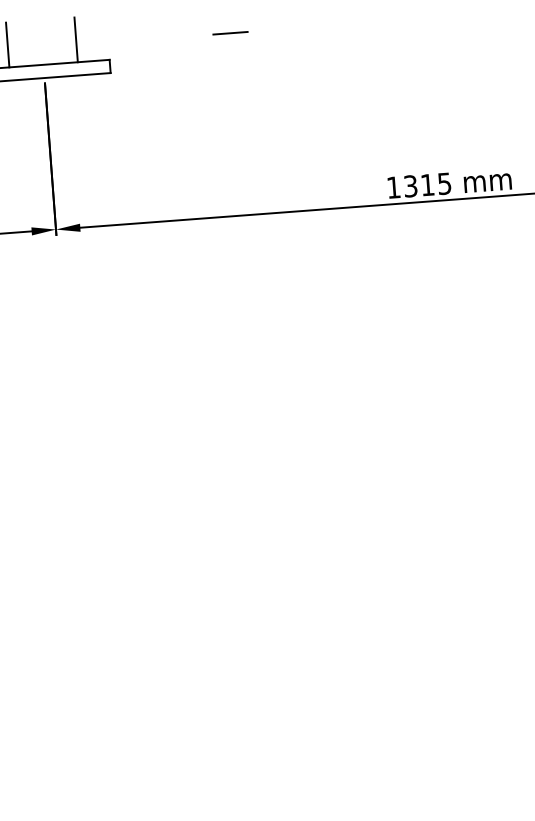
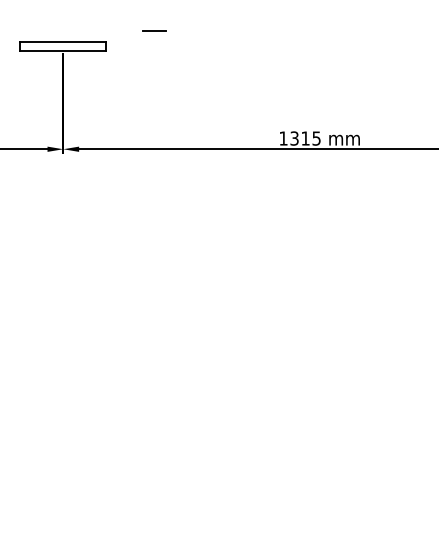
line: (230, 32) -> (154, 30), moved
line: (76, 39) -> (85, 27), removed
line: (8, 44) -> (41, 27), removed

